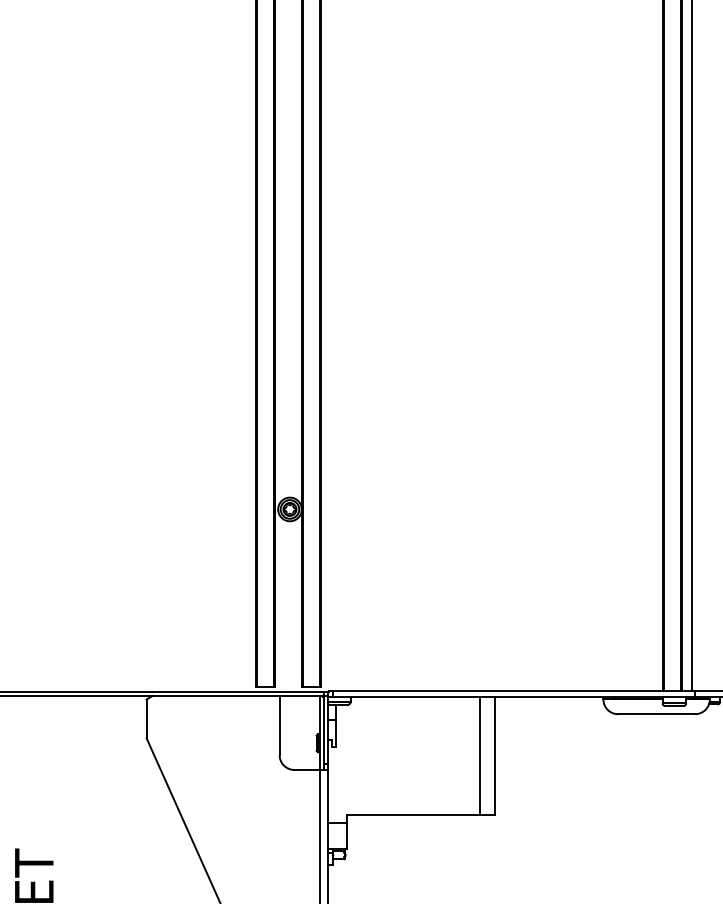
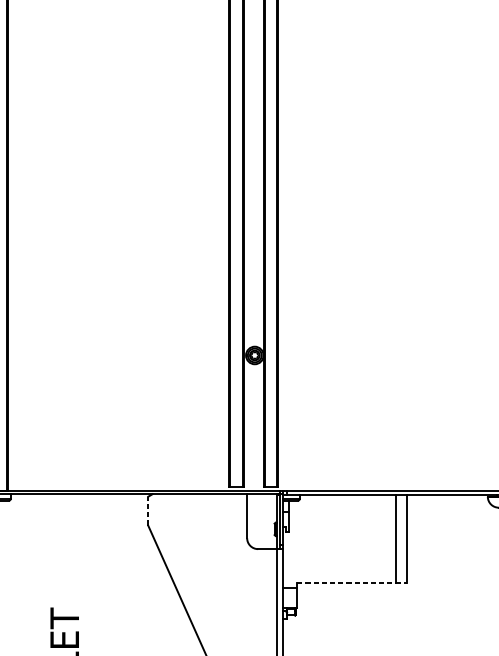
line: (146, 718) -> (148, 510), solid -> dashed
line: (420, 815) -> (351, 582), solid -> dashed

